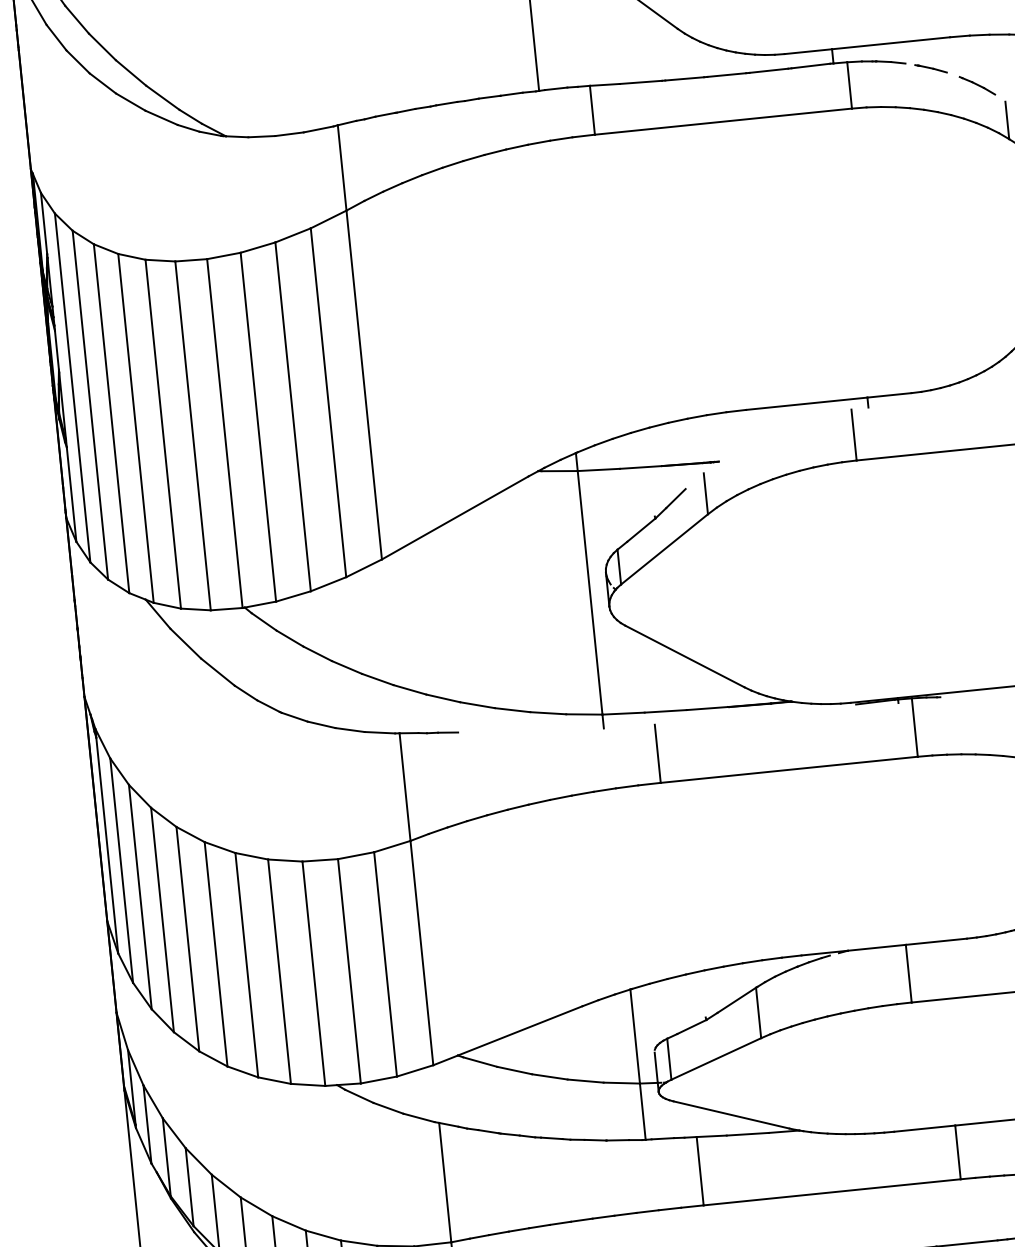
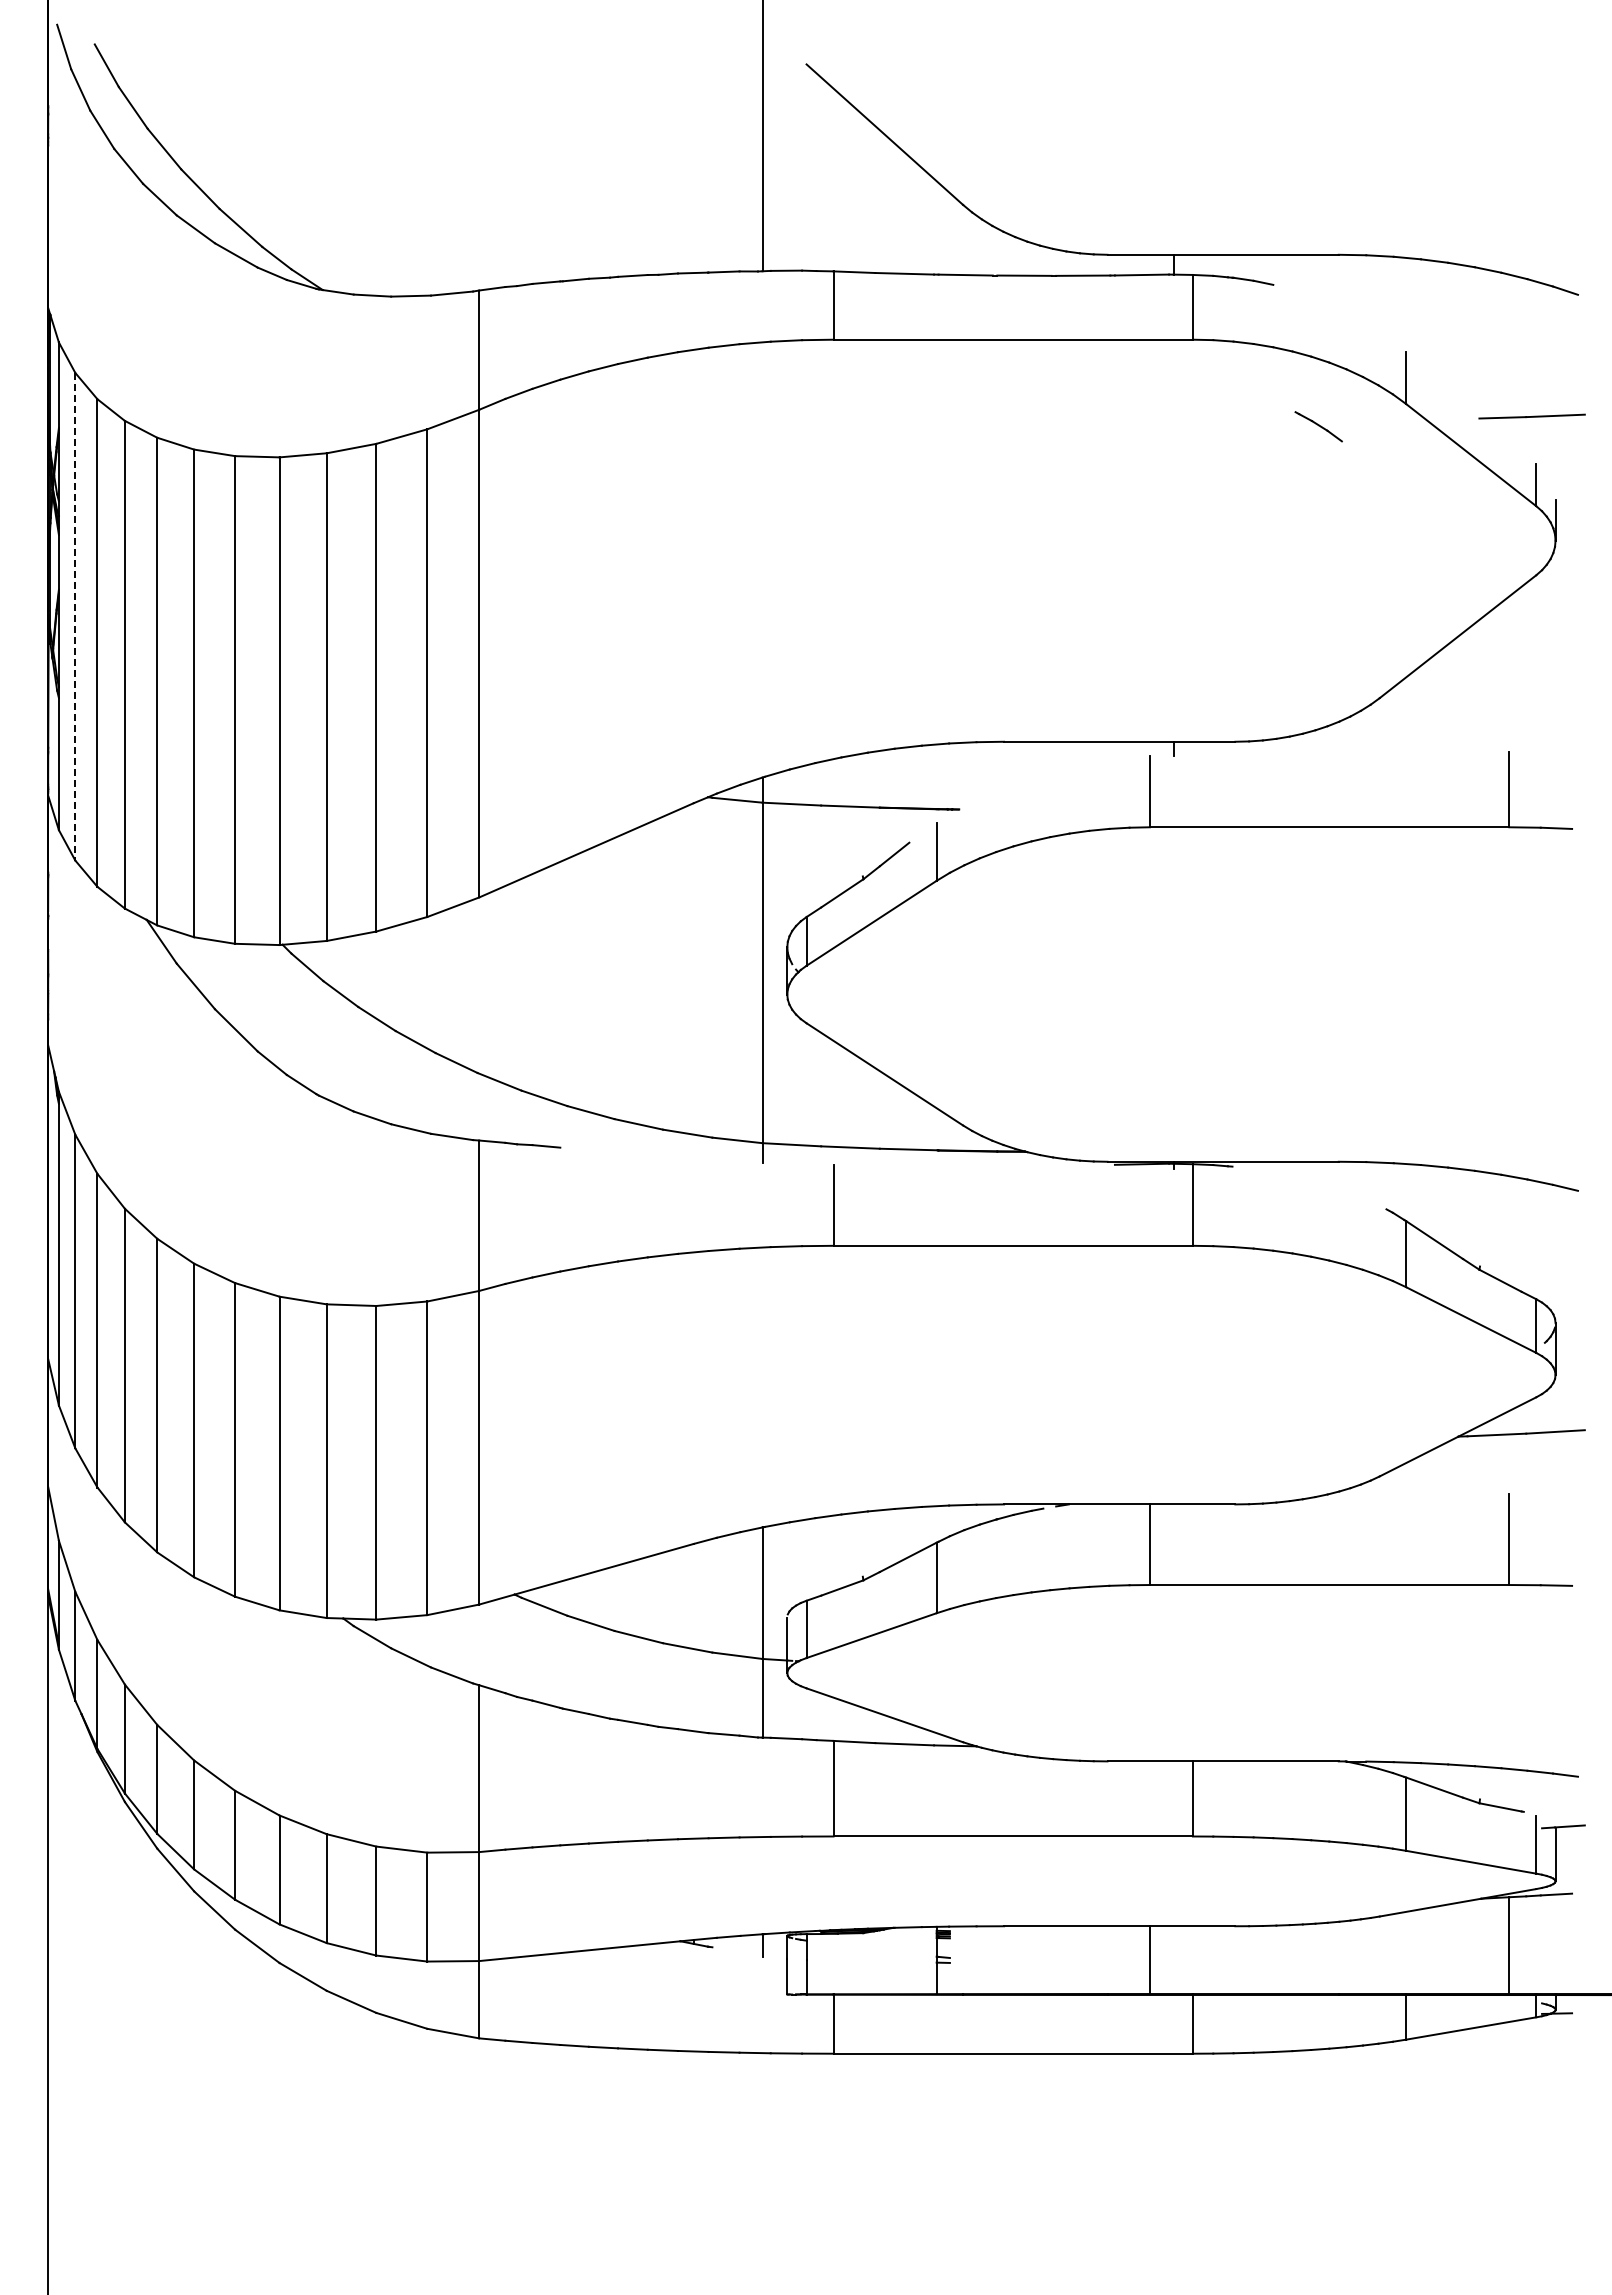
line: (930, 68) -> (1307, 295), removed
part: (977, 85) -> (1318, 426), moved
line: (72, 387) -> (75, 616), solid -> dashed

